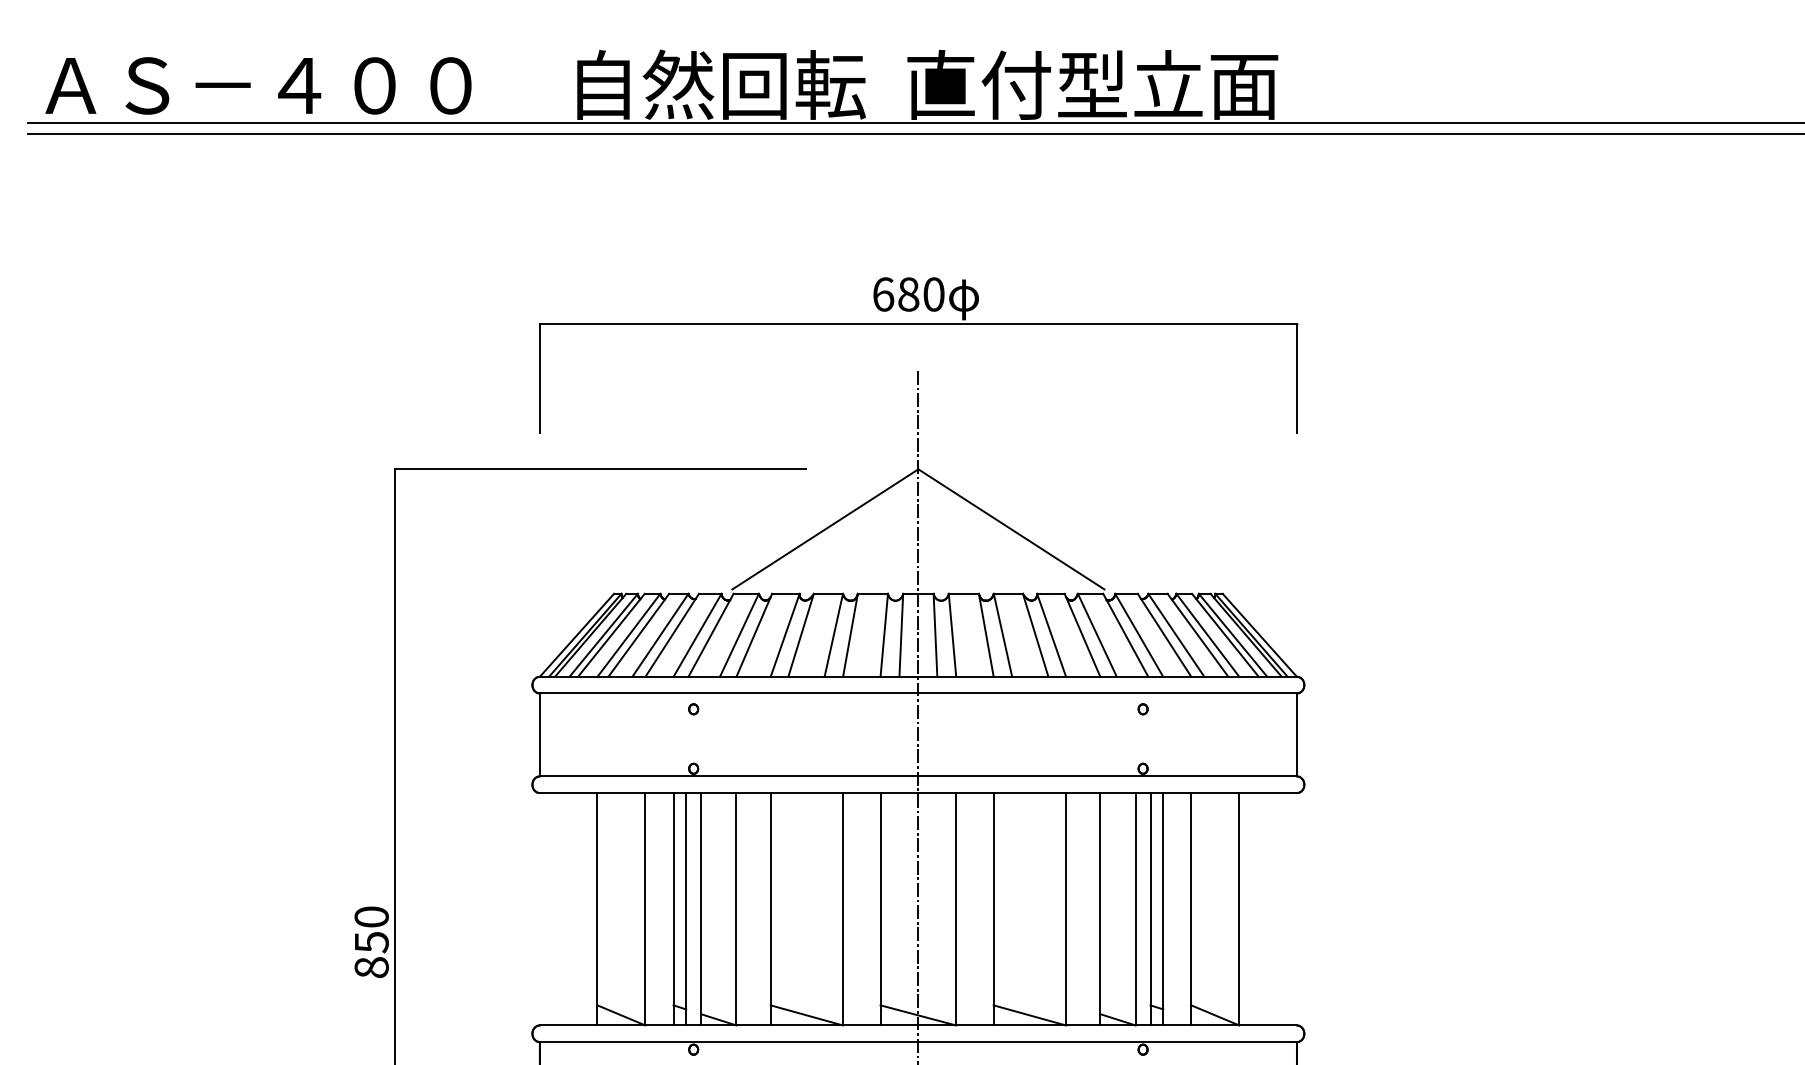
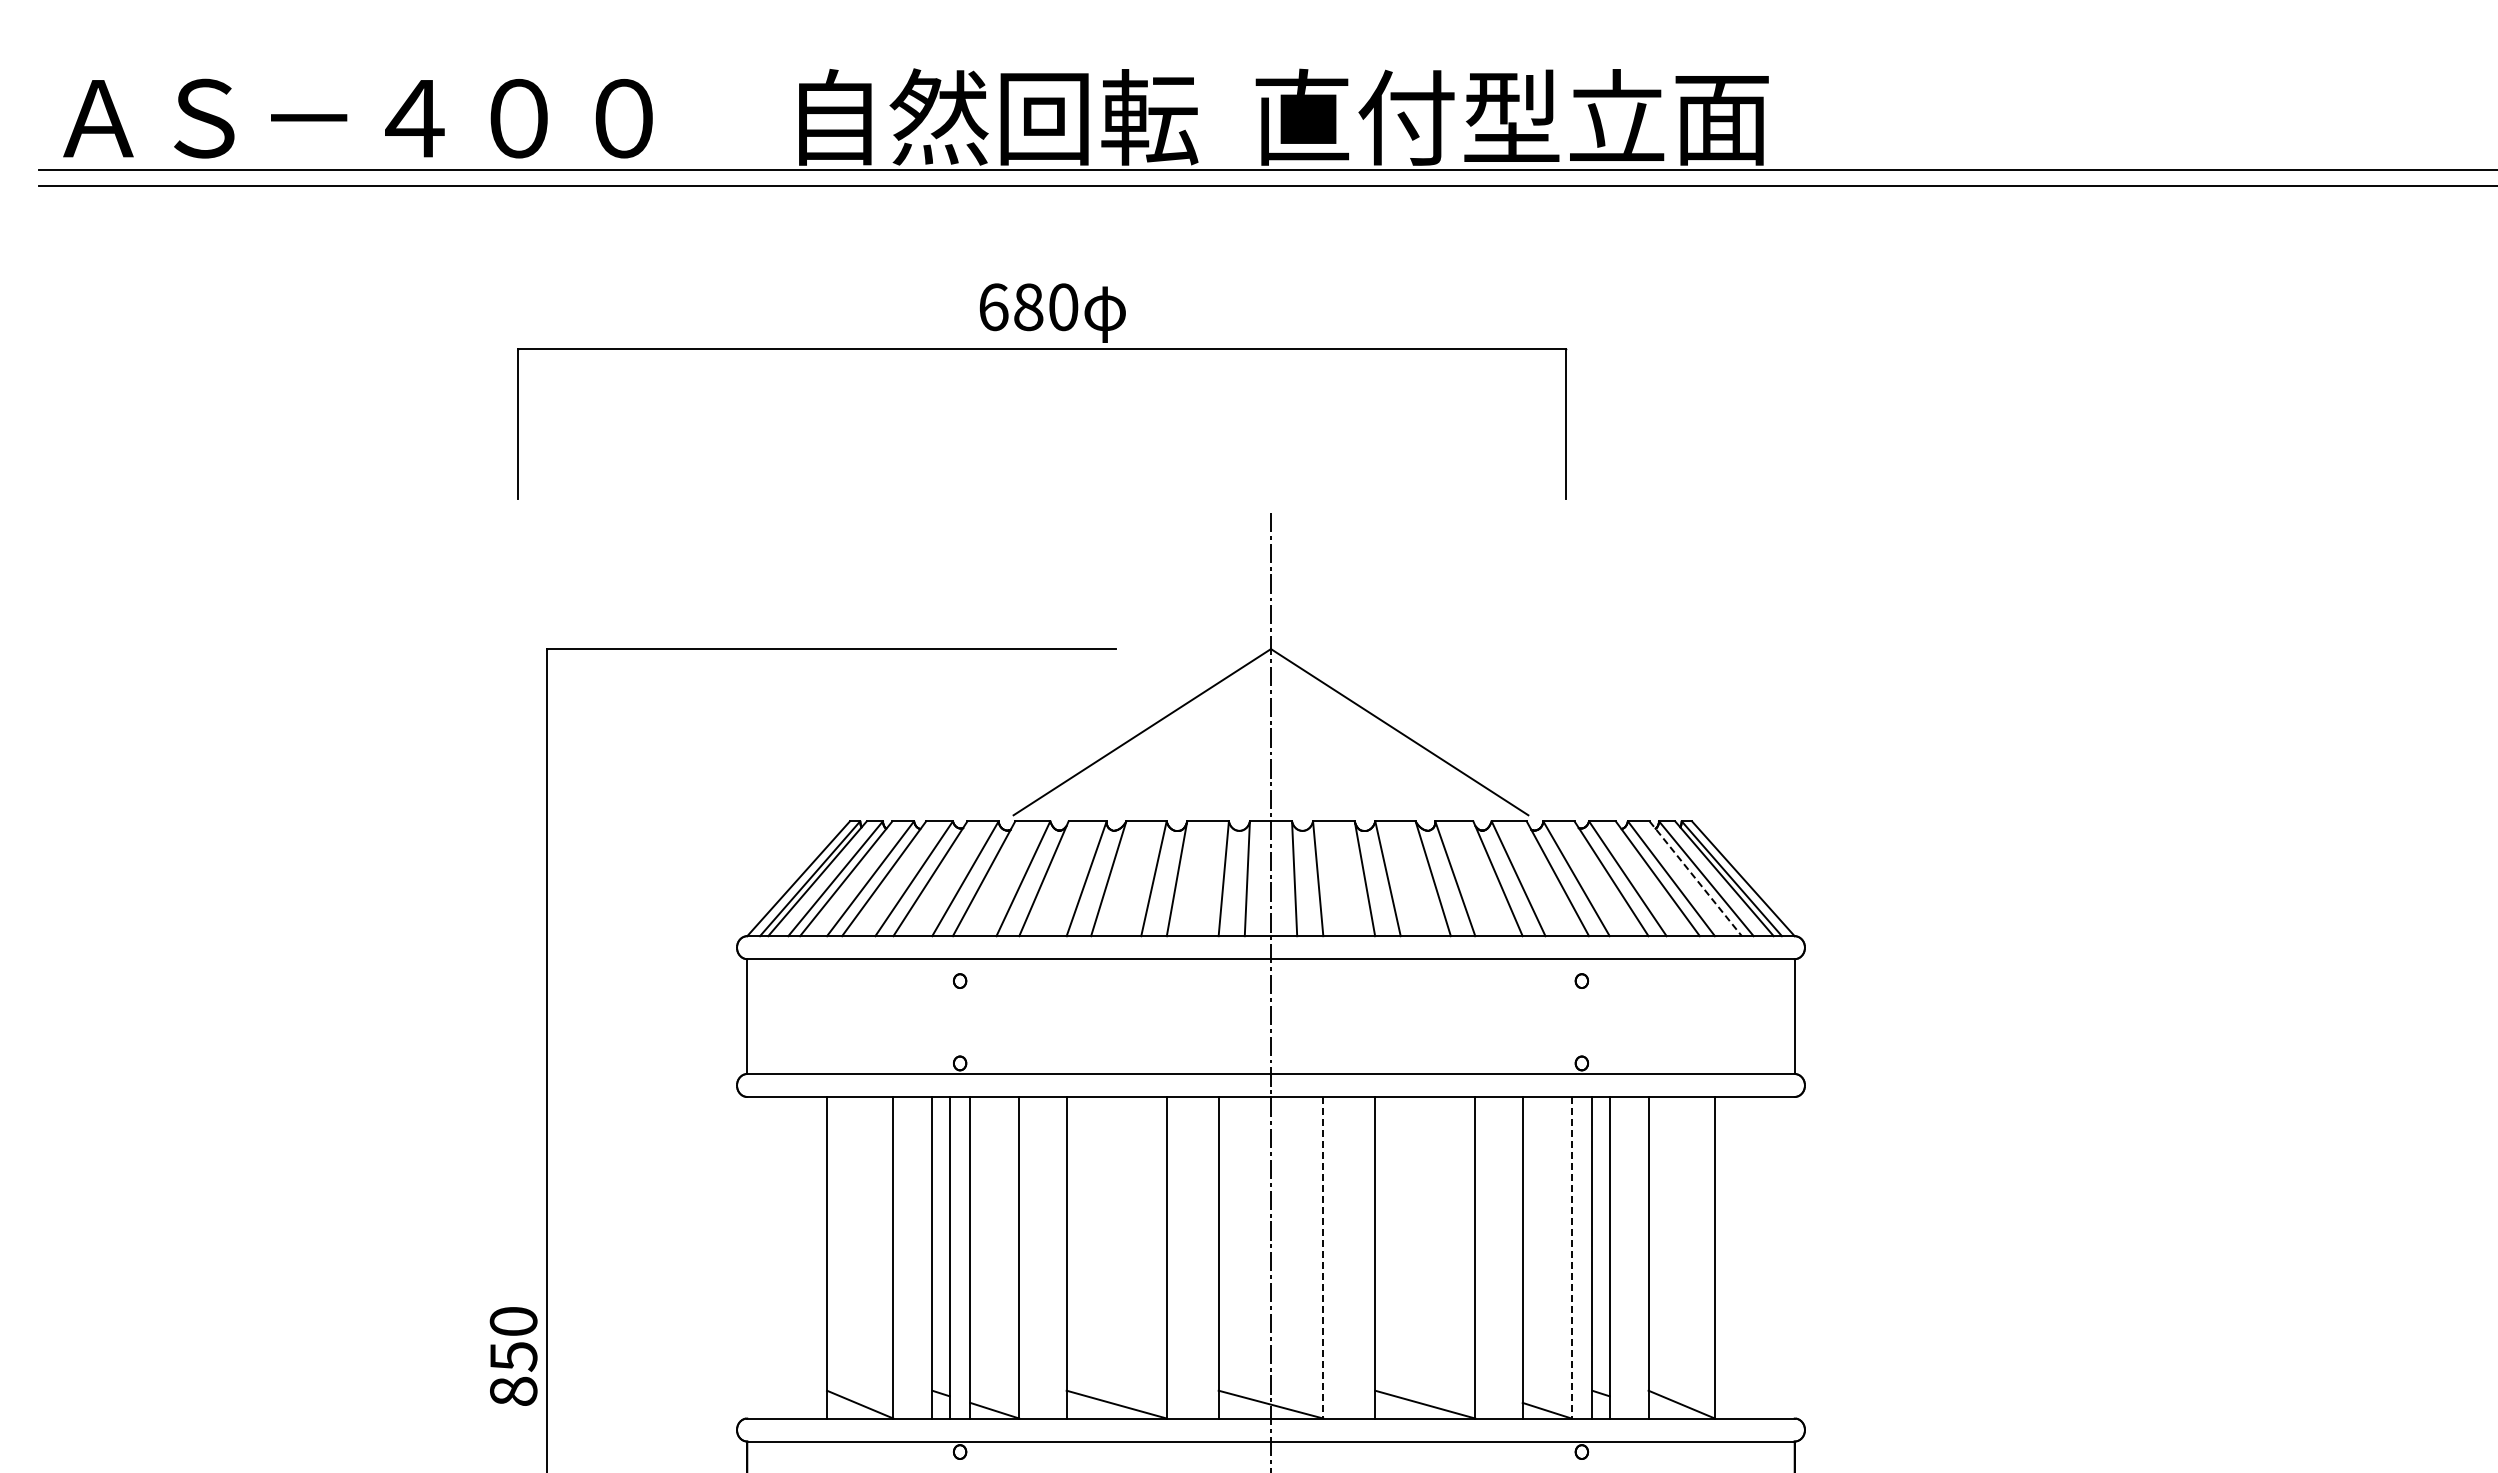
part: (918, 325) -> (1042, 349), moved
line: (1225, 635) -> (1695, 878), solid -> dashed
line: (956, 909) -> (1323, 1257), solid -> dashed
line: (1135, 909) -> (1571, 1257), solid -> dashed
text: (371, 942) -> (513, 1356), moved

